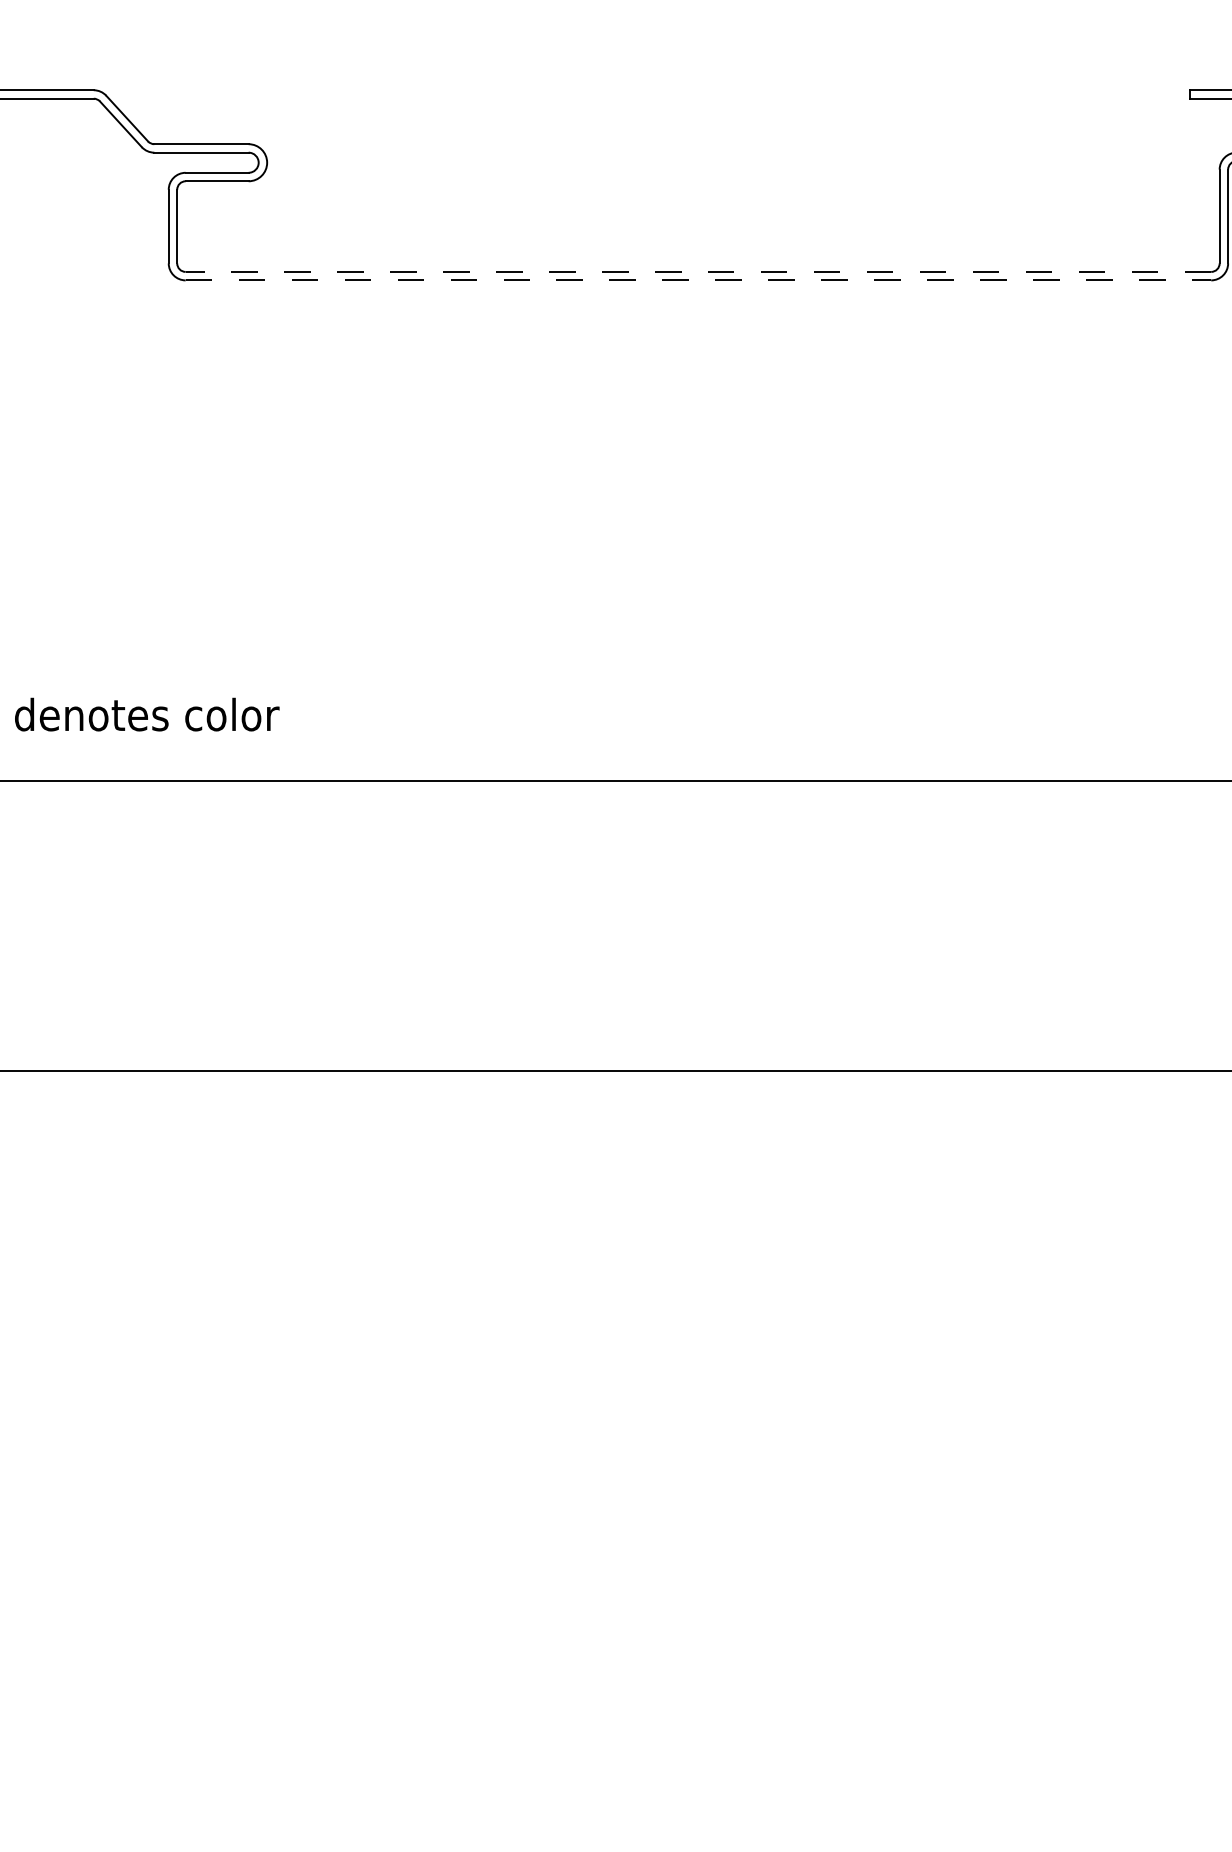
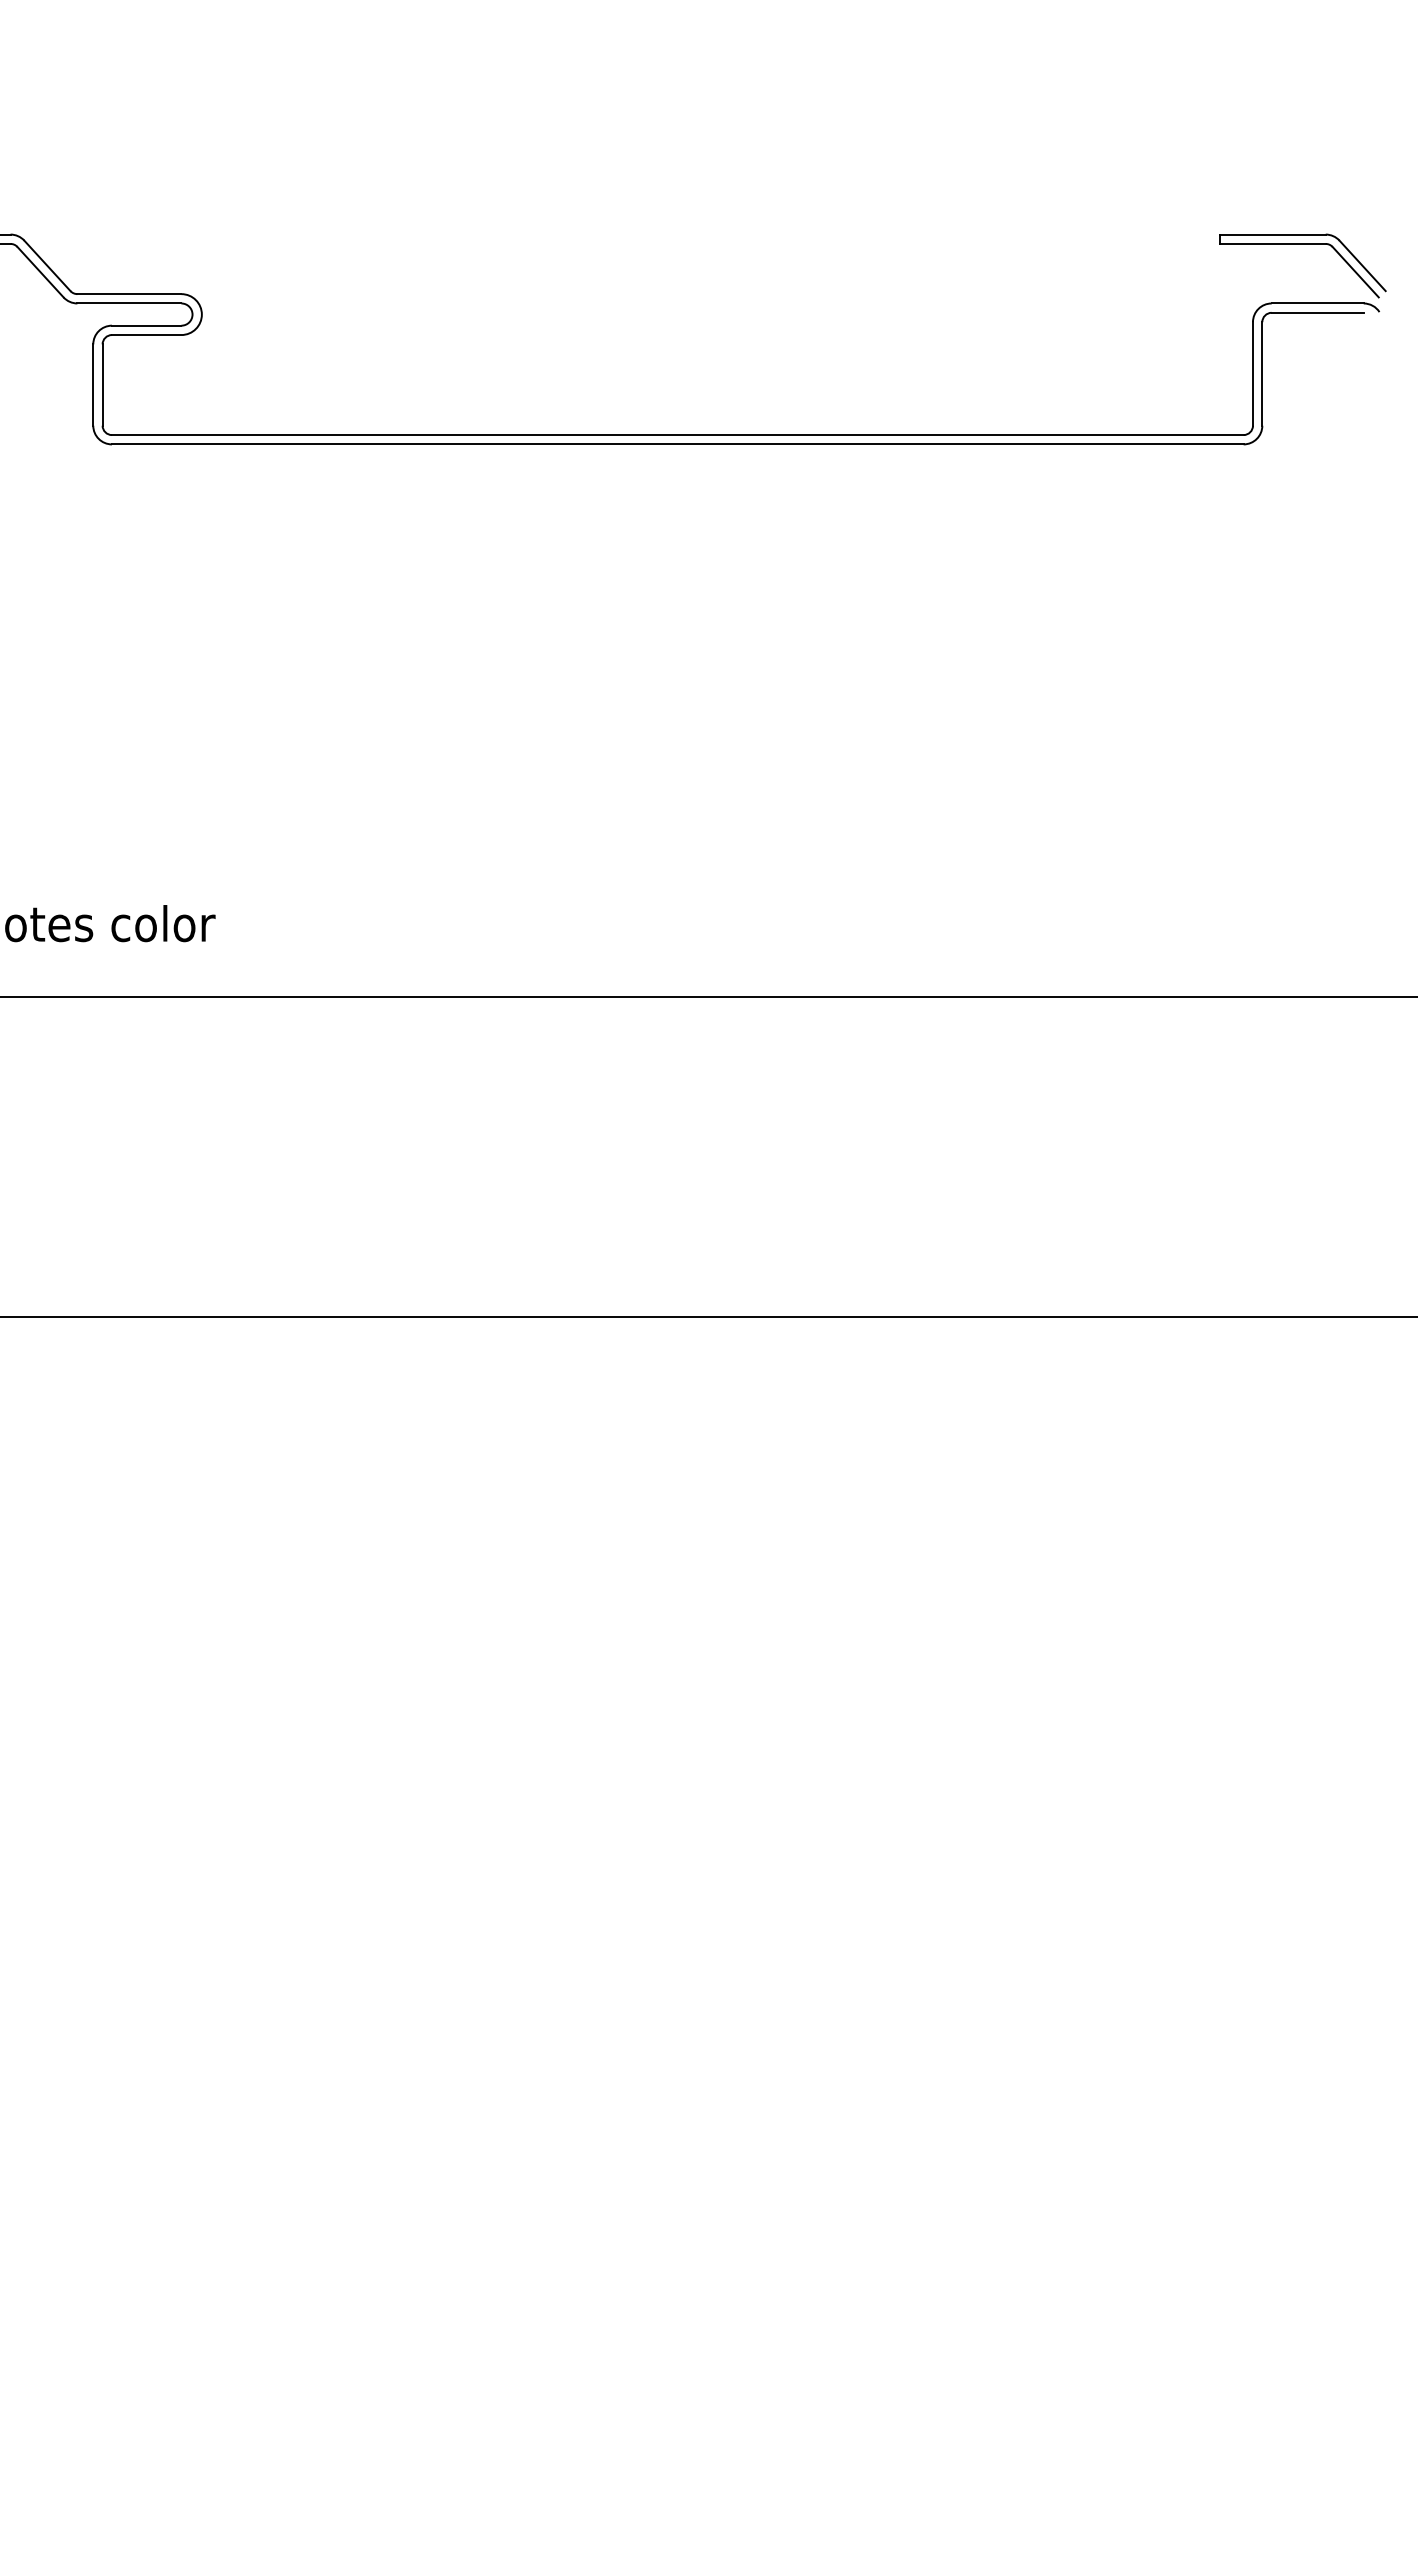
line: (698, 272) -> (677, 435), dashed -> solid
line: (698, 280) -> (677, 444), dashed -> solid

